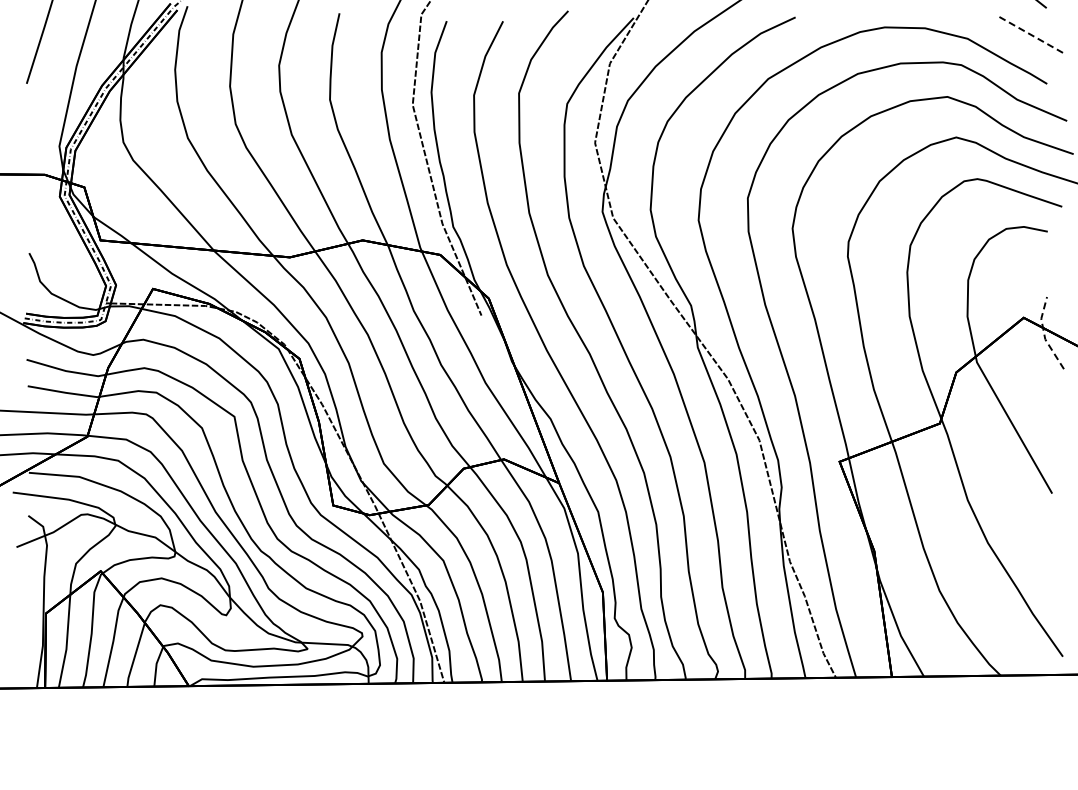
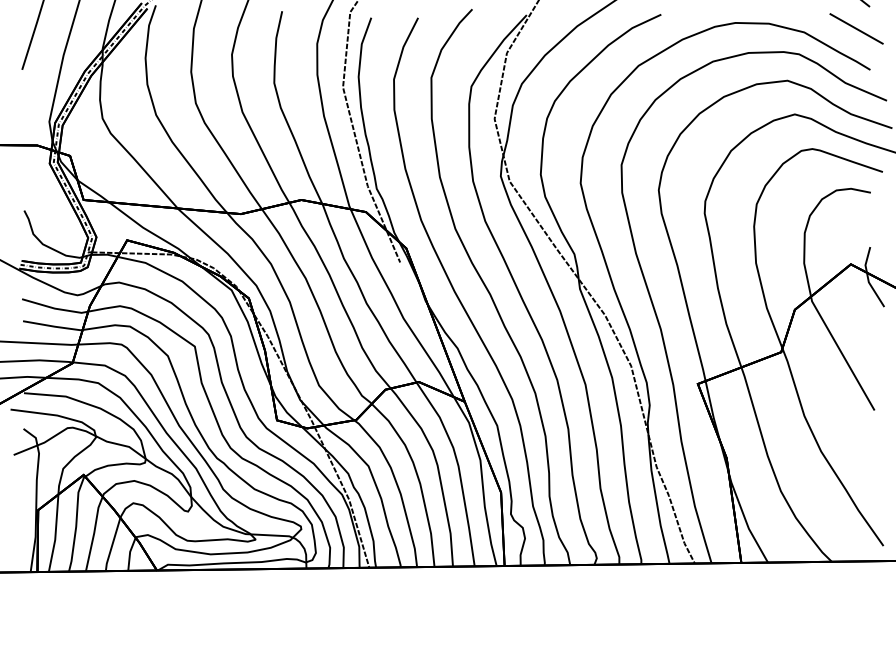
line: (1030, 34) -> (856, 28), dashed -> solid
line: (1044, 335) -> (868, 279), dashed -> solid

